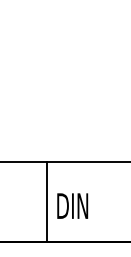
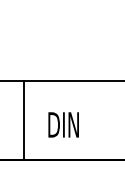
line: (47, 201) -> (23, 120), moved

